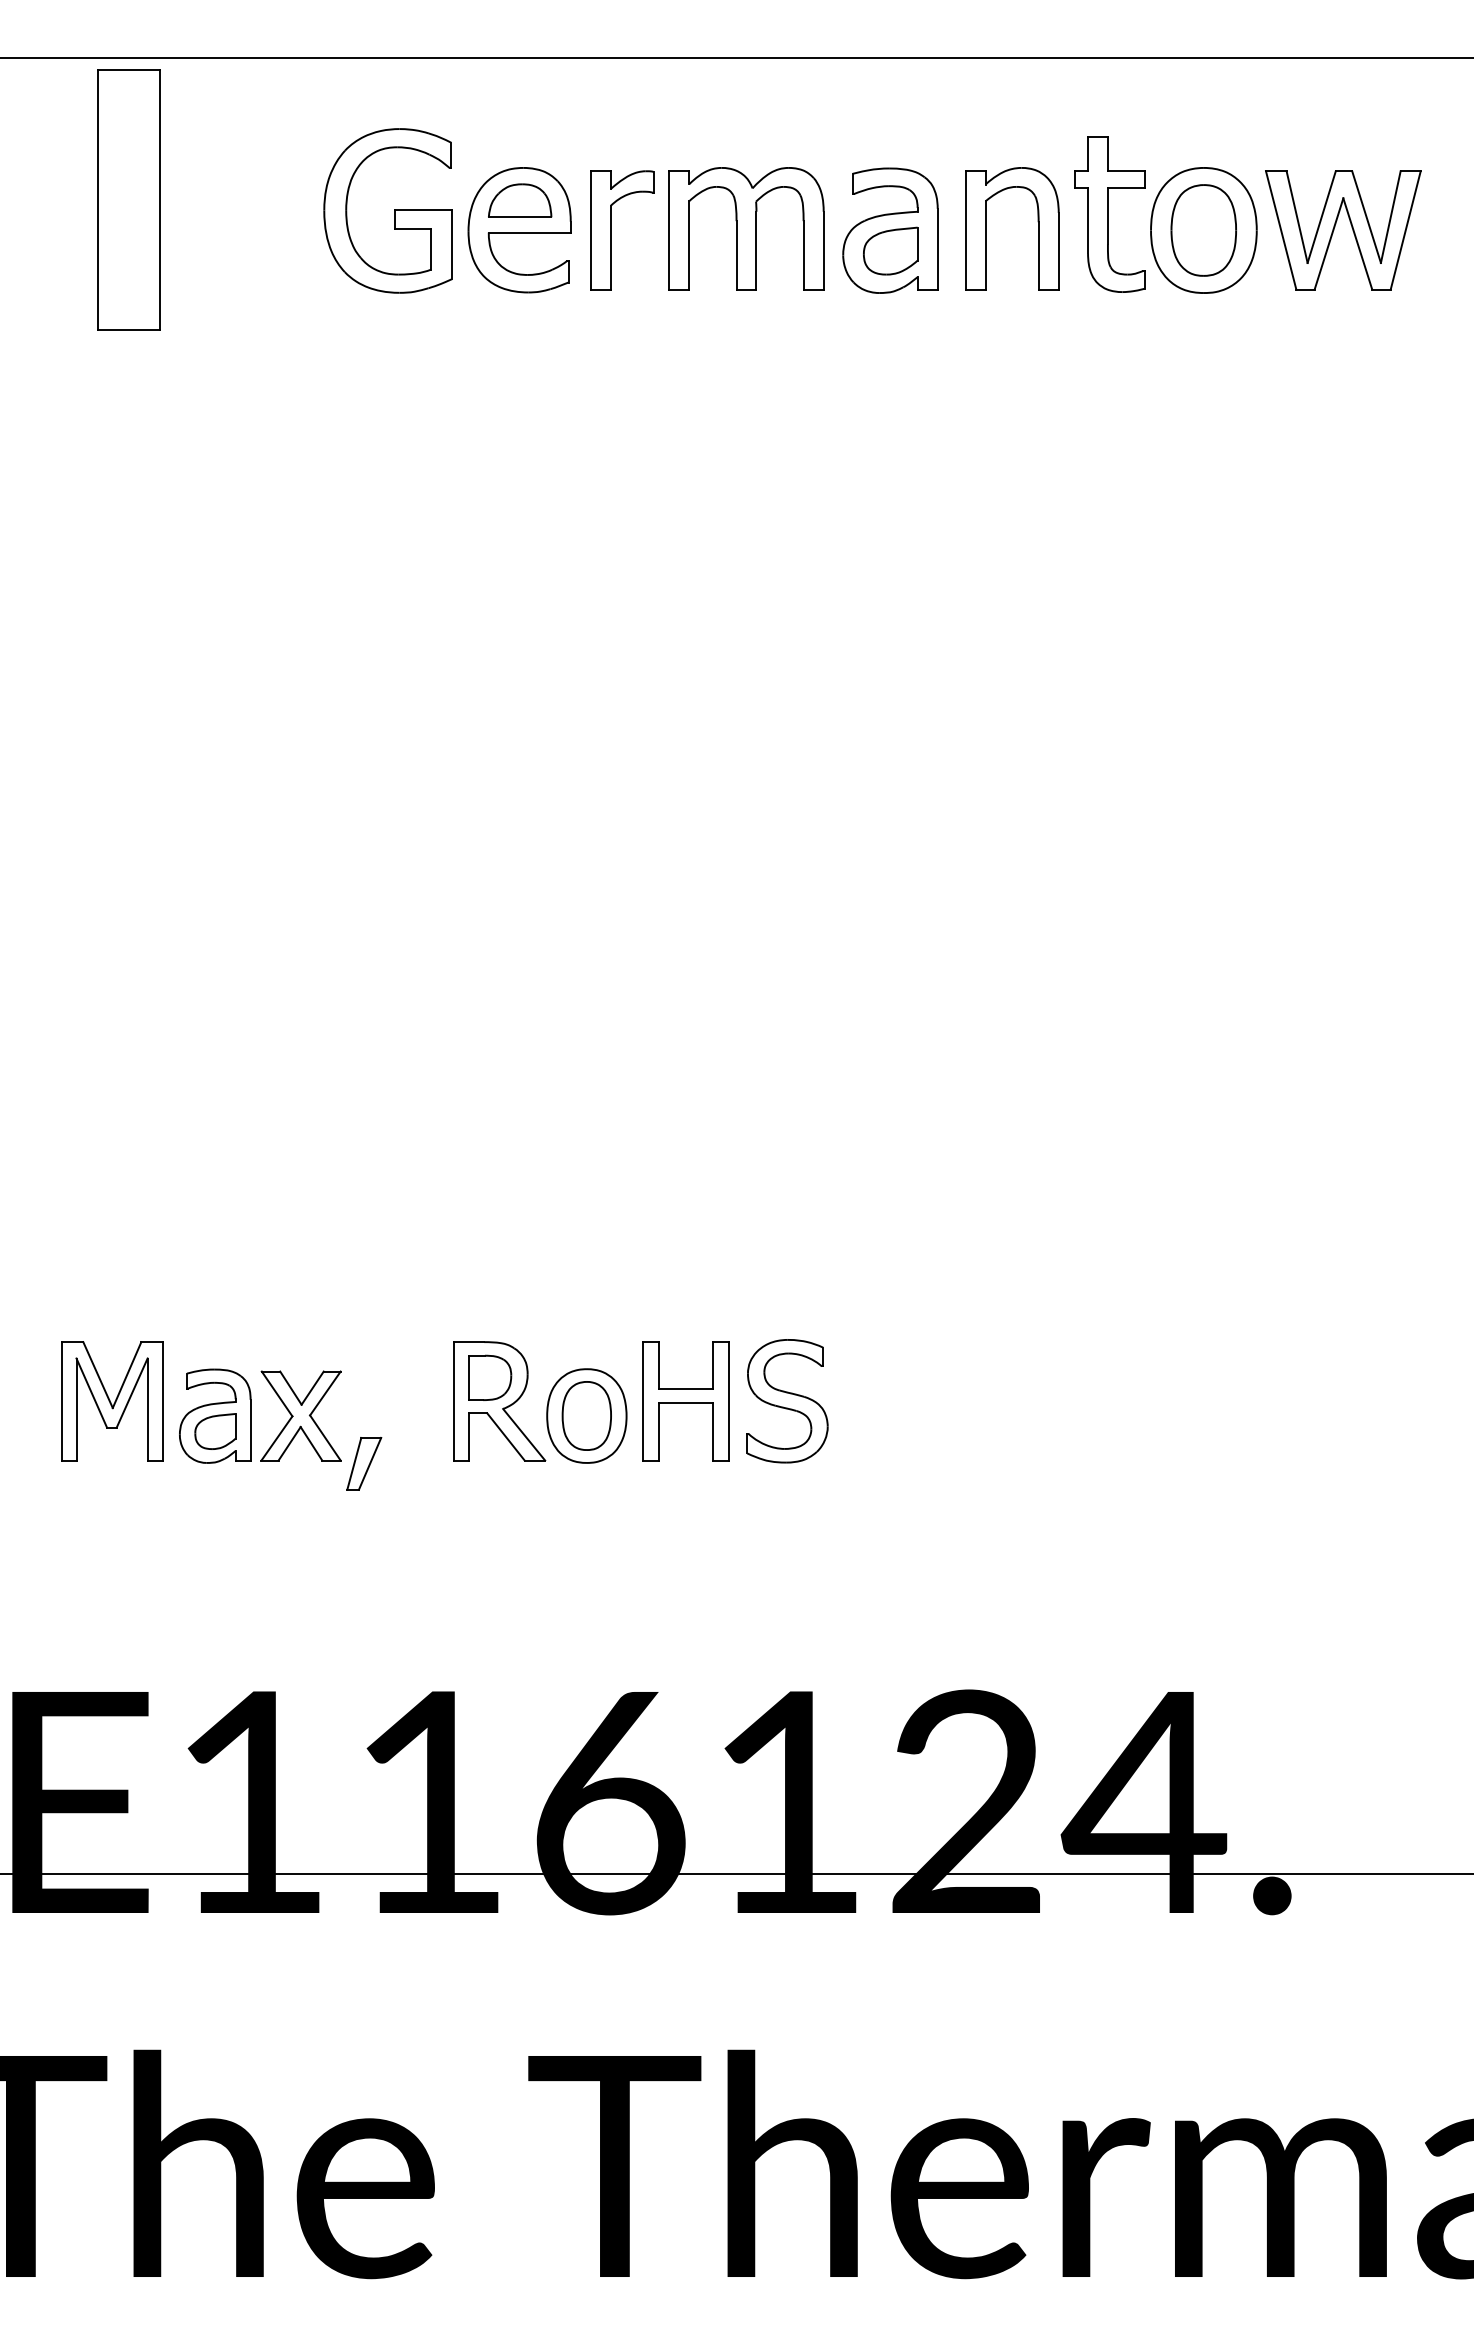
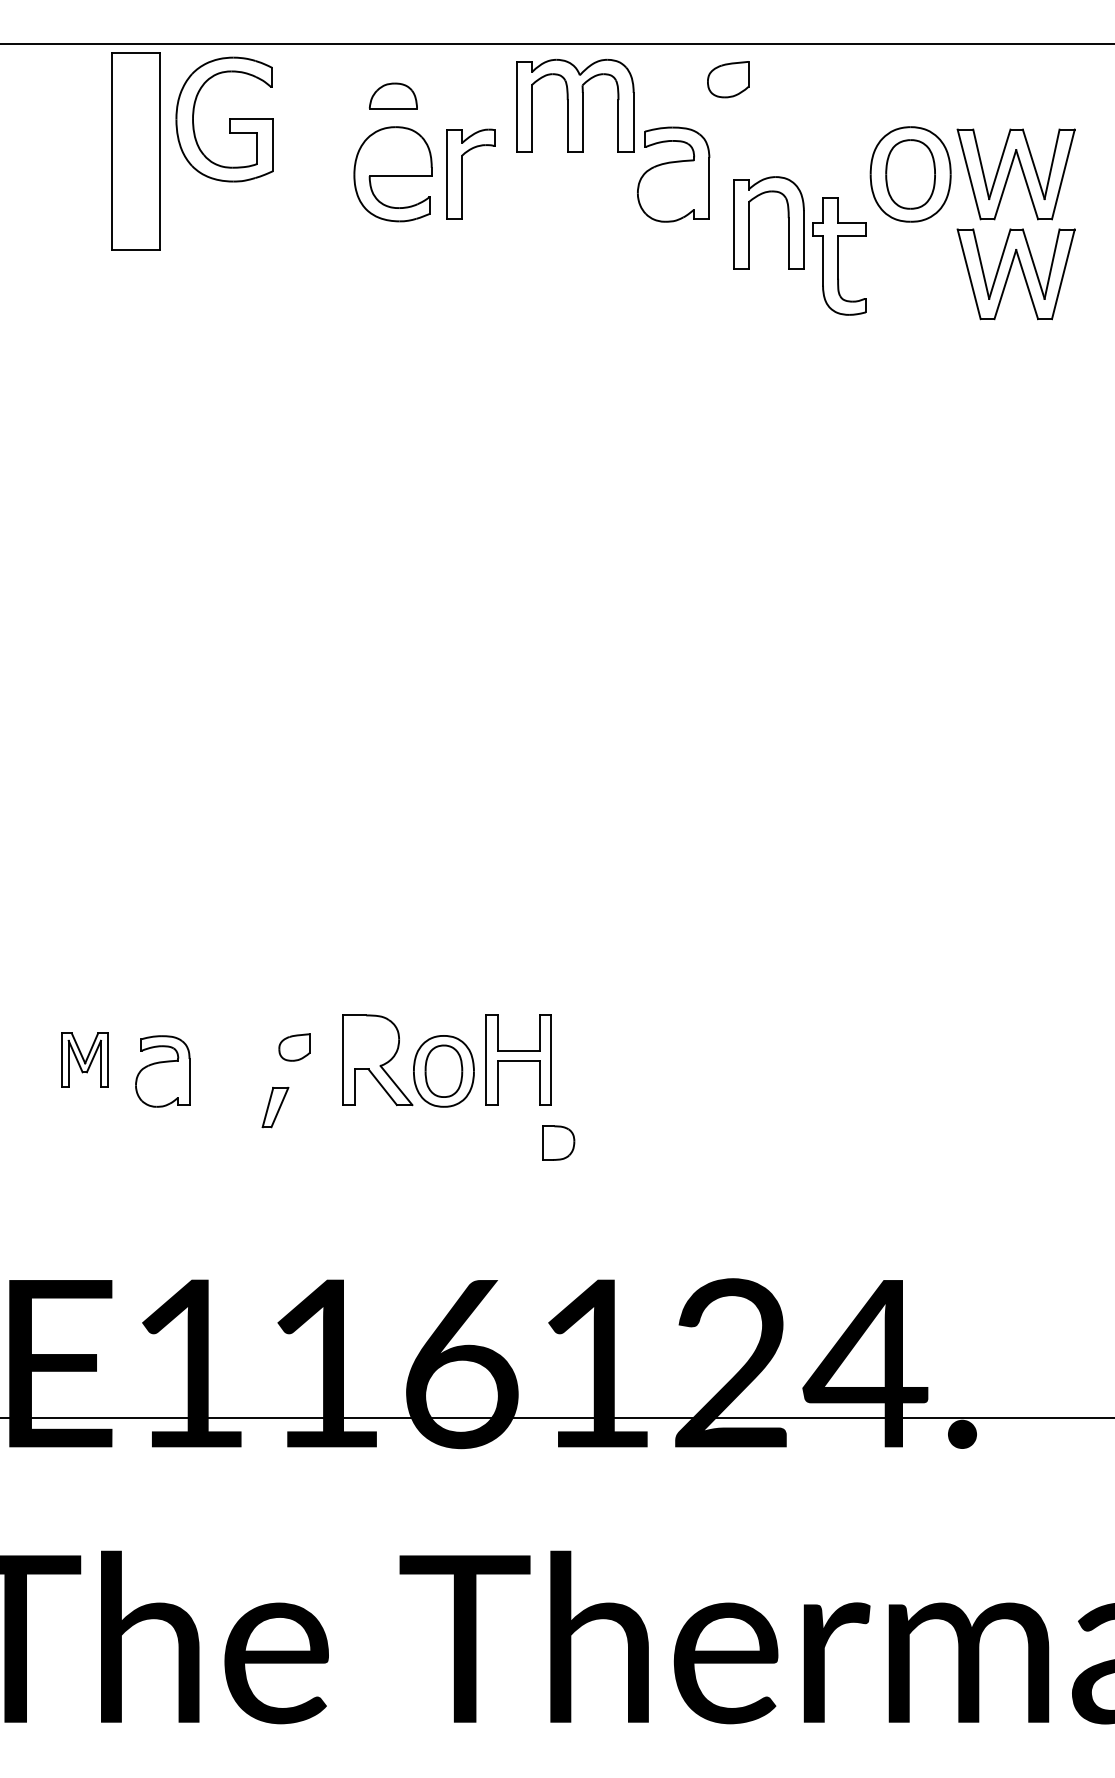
part: (128, 199) -> (135, 151), moved
part: (520, 200) -> (393, 95), moved
part: (394, 210) -> (229, 119), moved
part: (1109, 214) -> (839, 256), moved
part: (1037, 221) -> (787, 217), moved
part: (746, 228) -> (575, 105), moved
part: (890, 250) -> (728, 79), moved
part: (1335, 359) -> (1010, 272), added
part: (490, 1377) -> (558, 1142), moved
part: (112, 1401) -> (85, 1060), size x0.6
part: (787, 1401) -> (595, 1060), removed
part: (300, 1415) -> (227, 1070), removed
part: (215, 1431) -> (294, 1047), moved

